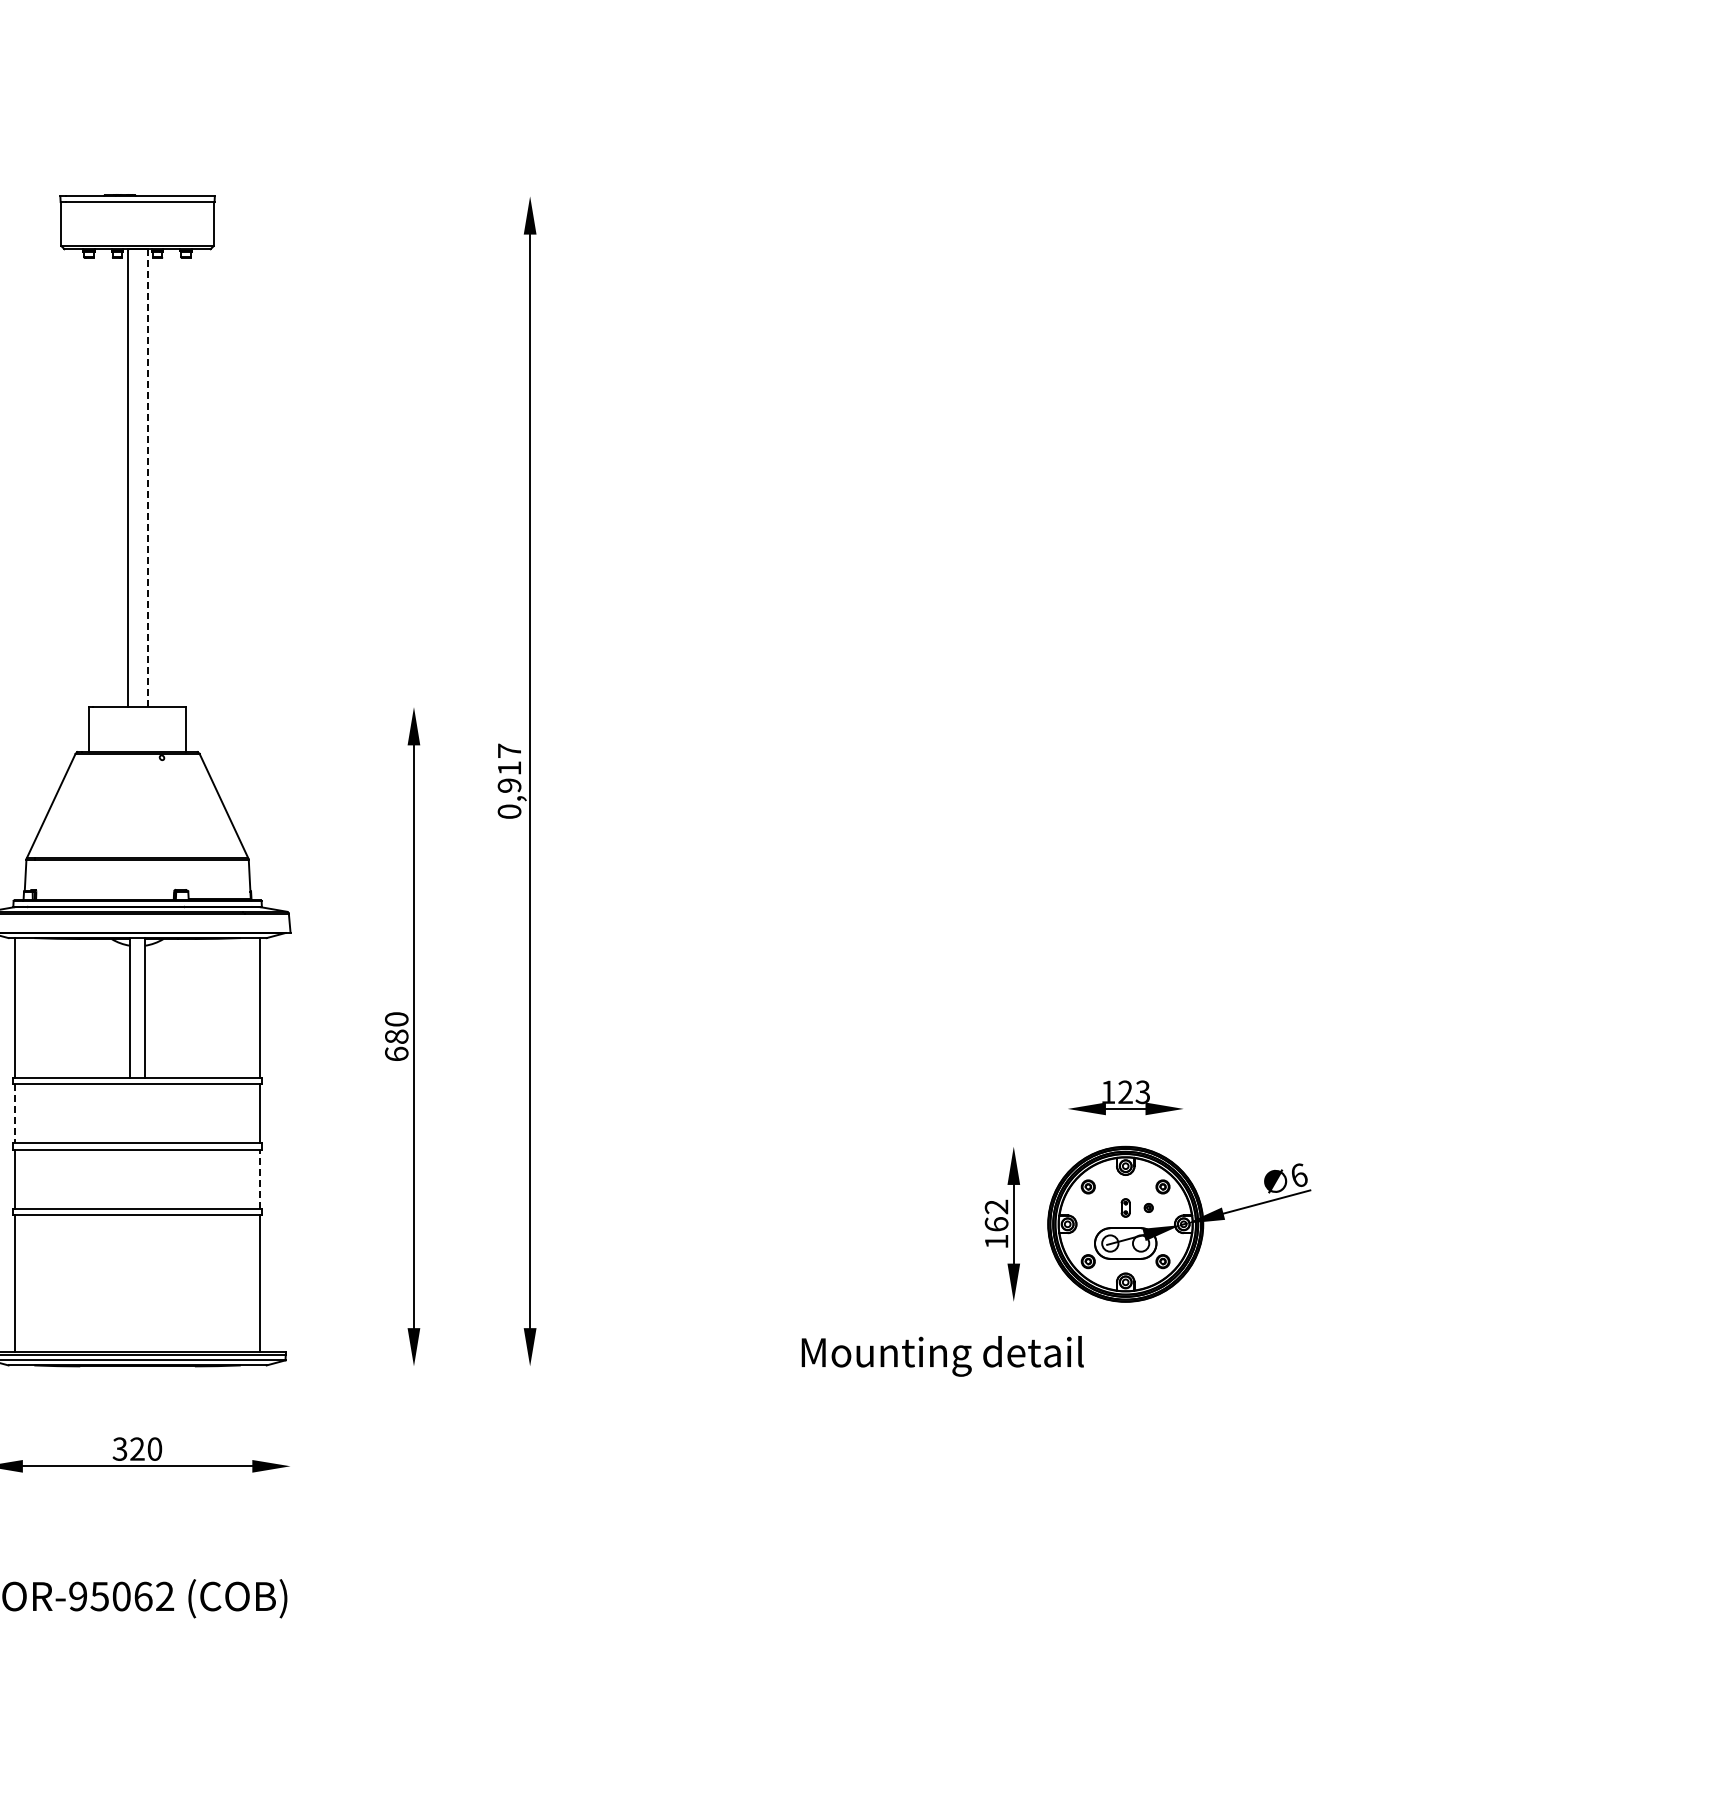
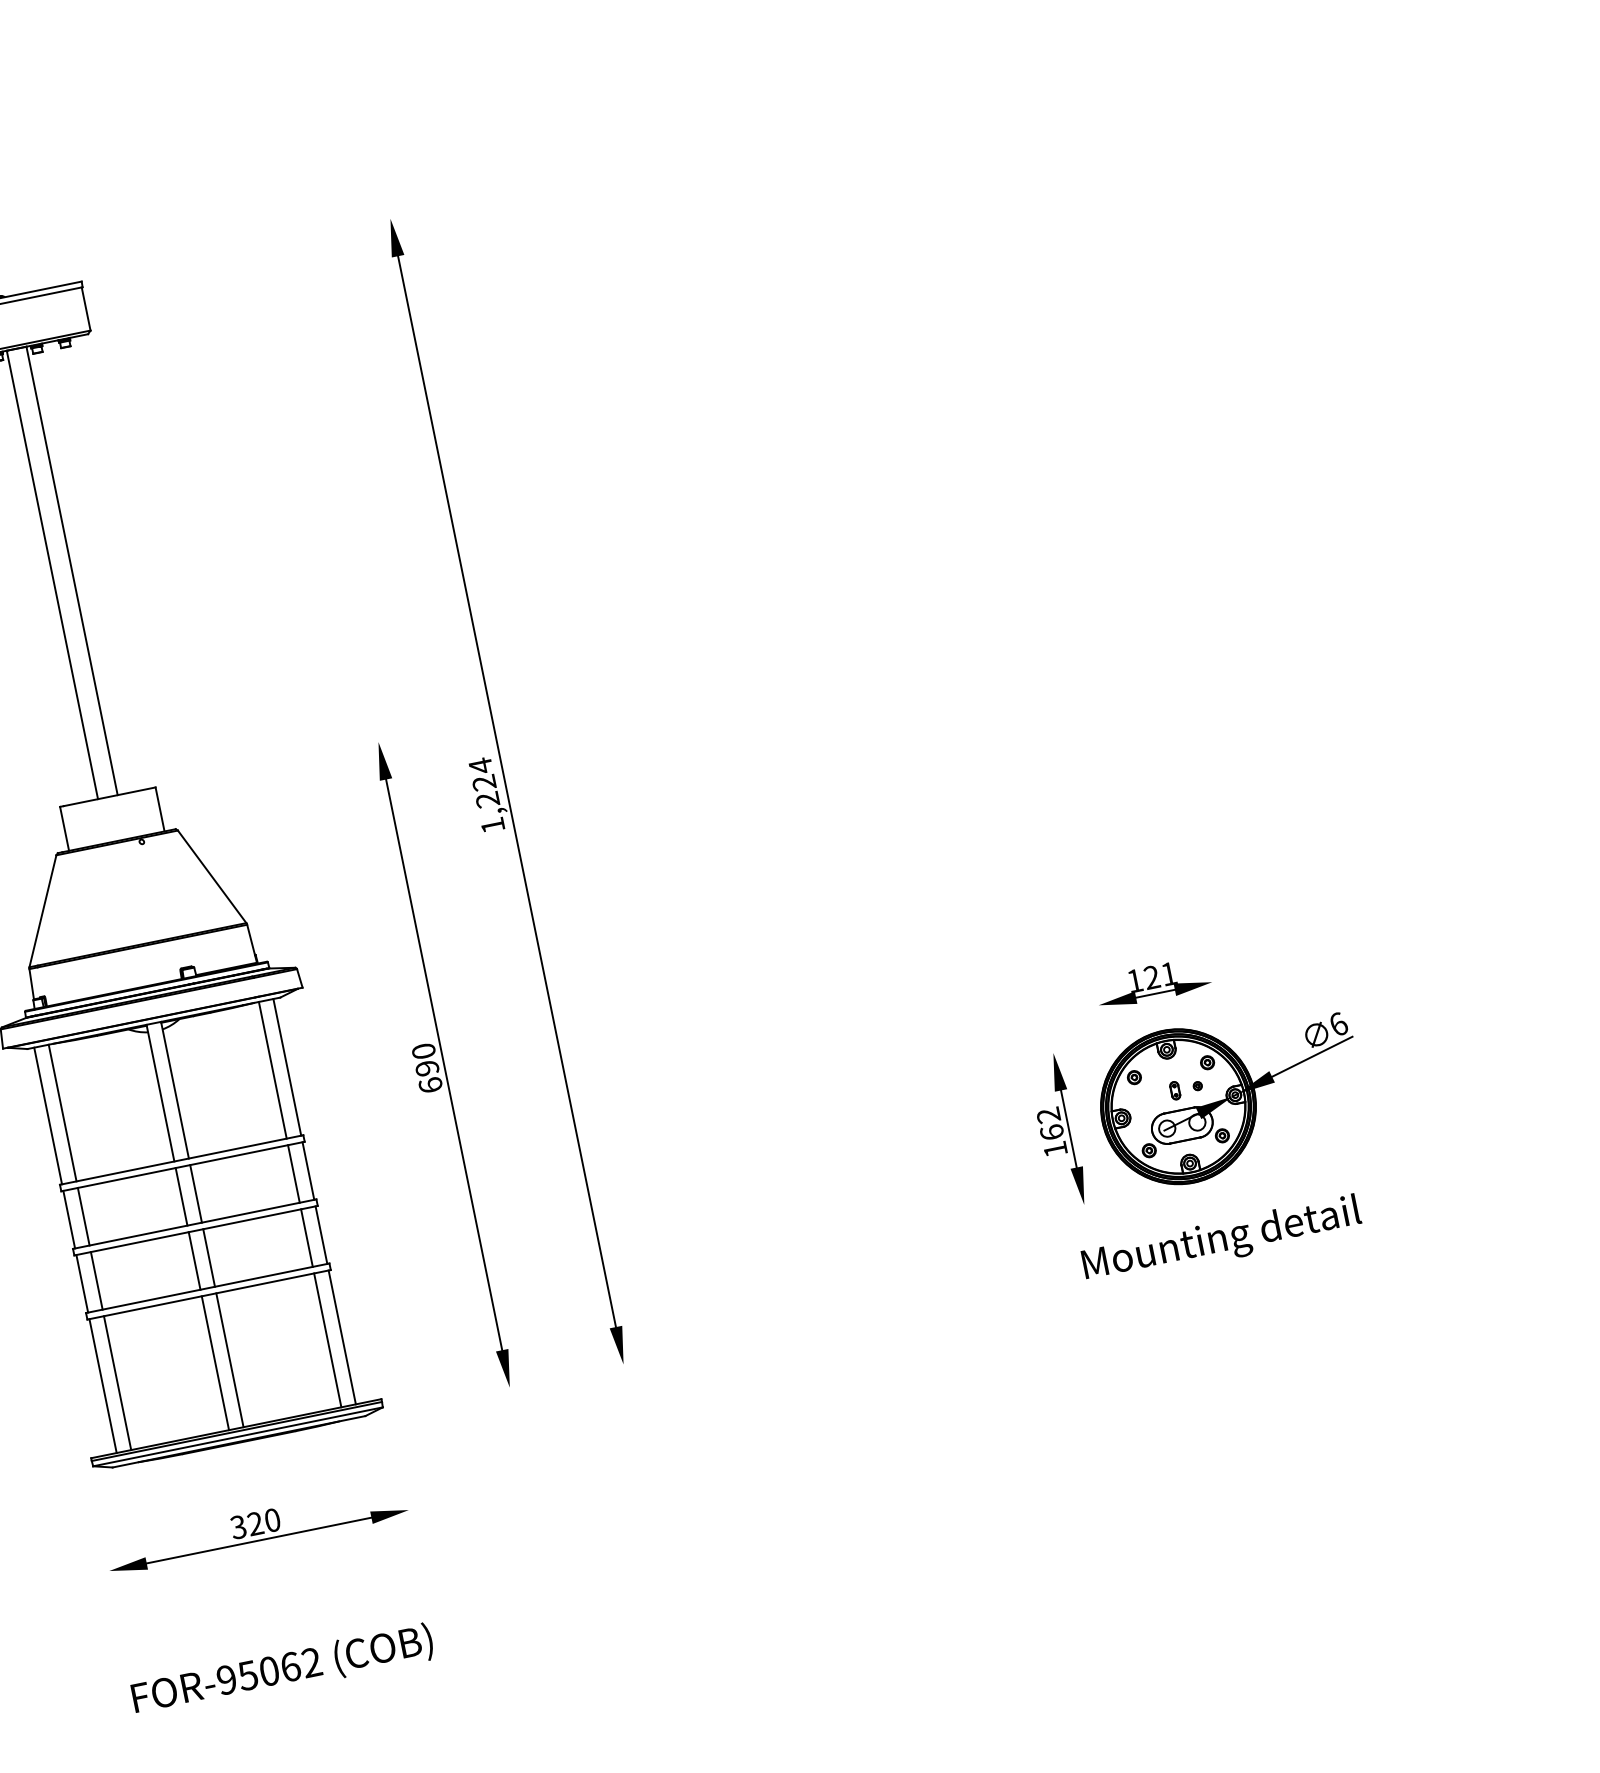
line: (147, 478) -> (71, 571), dashed -> solid
text: (509, 780) -> (486, 794), 0,917 -> 1,224
line: (30, 1007) -> (62, 1112), added
line: (244, 1007) -> (272, 1069), added
text: (396, 1036) -> (426, 1068), 680 -> 690
text: (1142, 1092) -> (1168, 974), 123 -> 121
line: (30, 1113) -> (83, 1216), added
line: (130, 1113) -> (181, 1196), added
line: (144, 1113) -> (195, 1193), added
line: (244, 1113) -> (293, 1173), added
line: (15, 1114) -> (69, 1220), dashed -> solid
line: (30, 1178) -> (96, 1280), added
line: (130, 1178) -> (194, 1260), added
line: (144, 1178) -> (208, 1257), added
line: (244, 1178) -> (306, 1237), added
line: (259, 1178) -> (321, 1234), dashed -> solid
line: (30, 1283) -> (117, 1382), added
line: (130, 1283) -> (215, 1362), added
line: (144, 1283) -> (229, 1360), added
line: (244, 1283) -> (327, 1340), added
text: (942, 1356) -> (1221, 1240), moved

